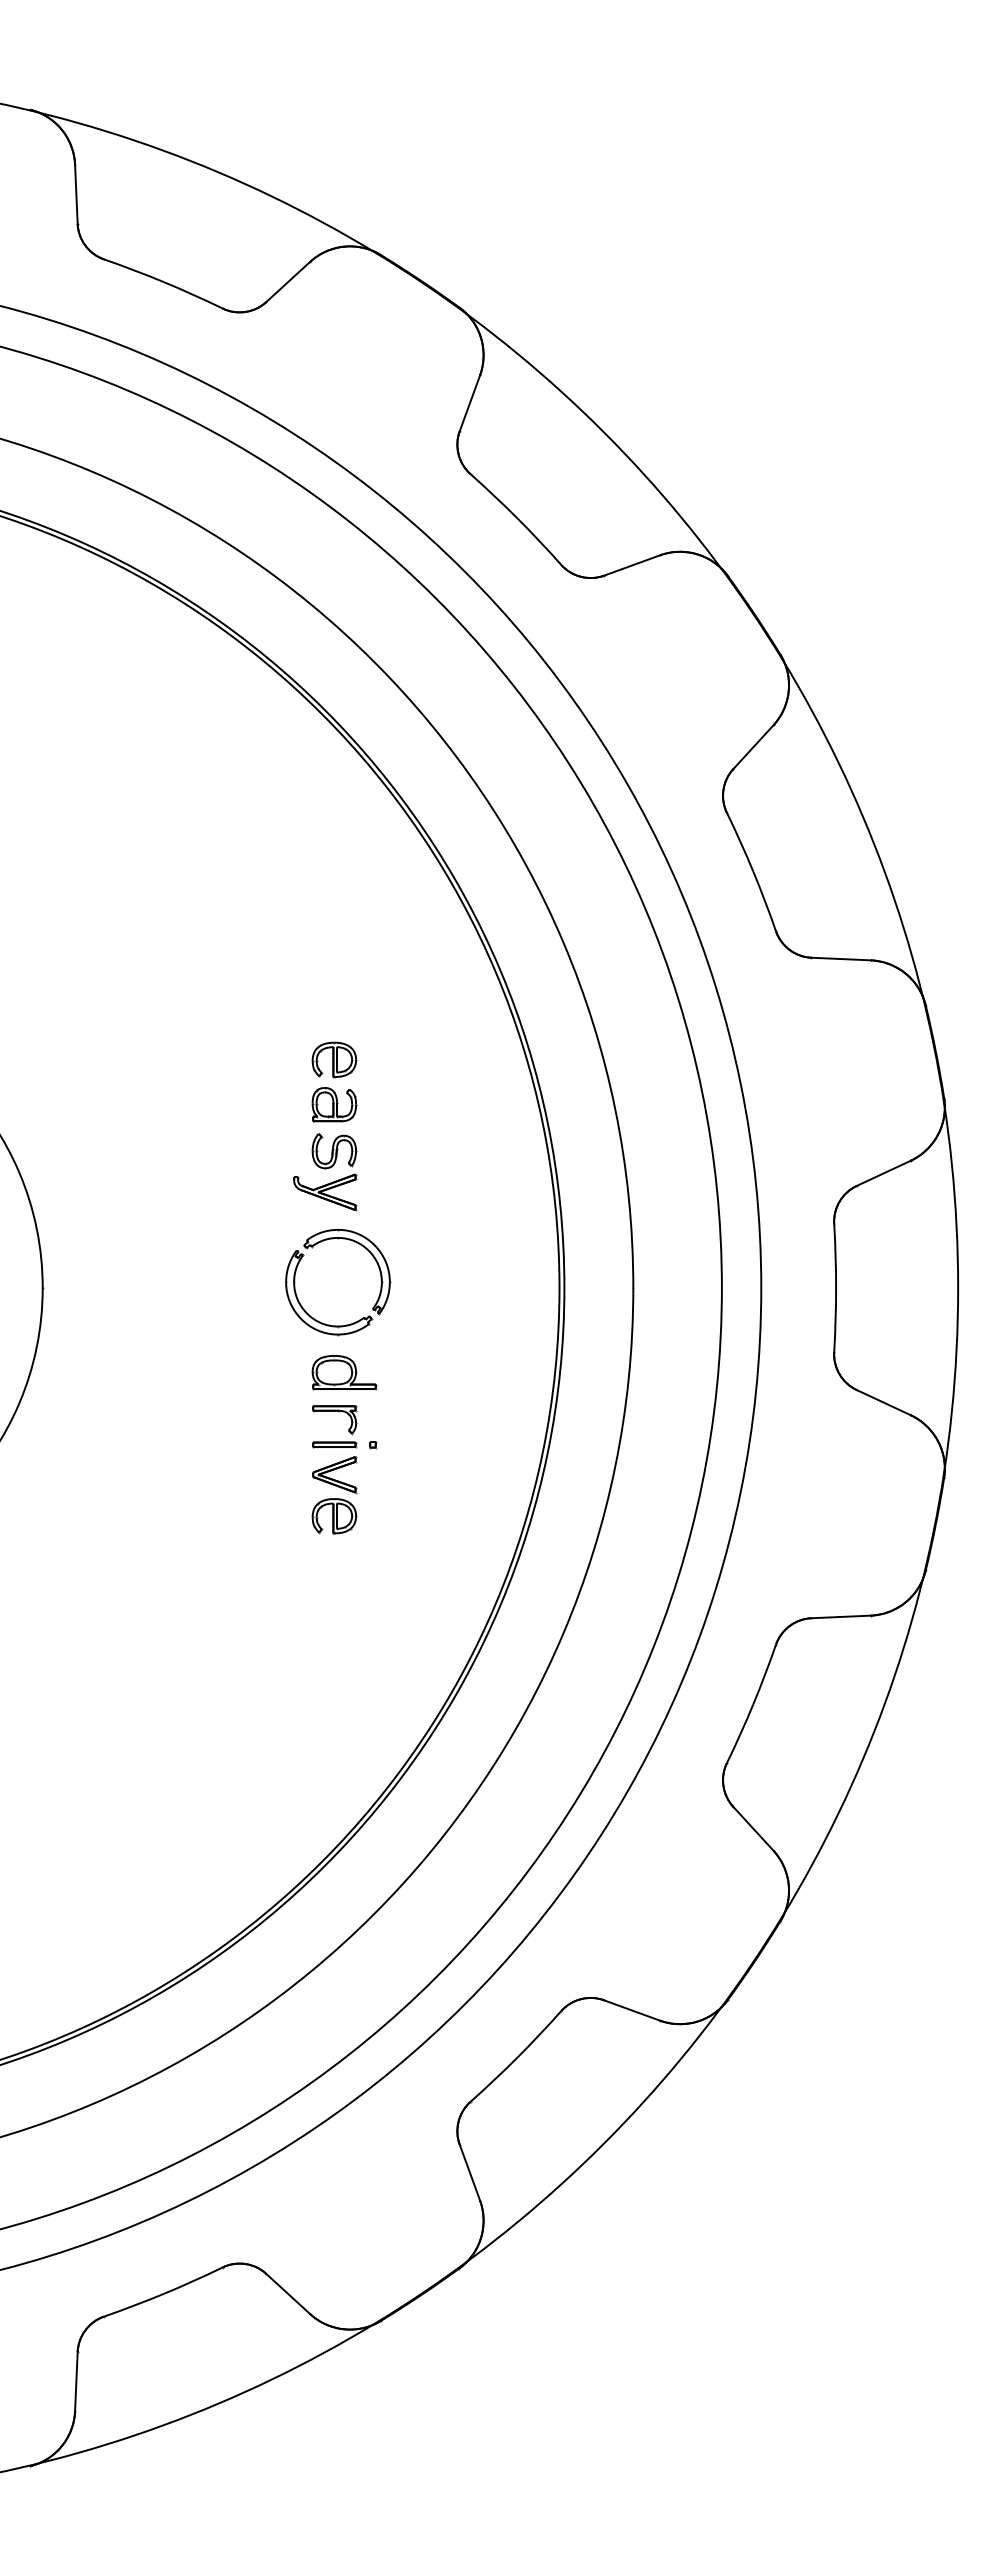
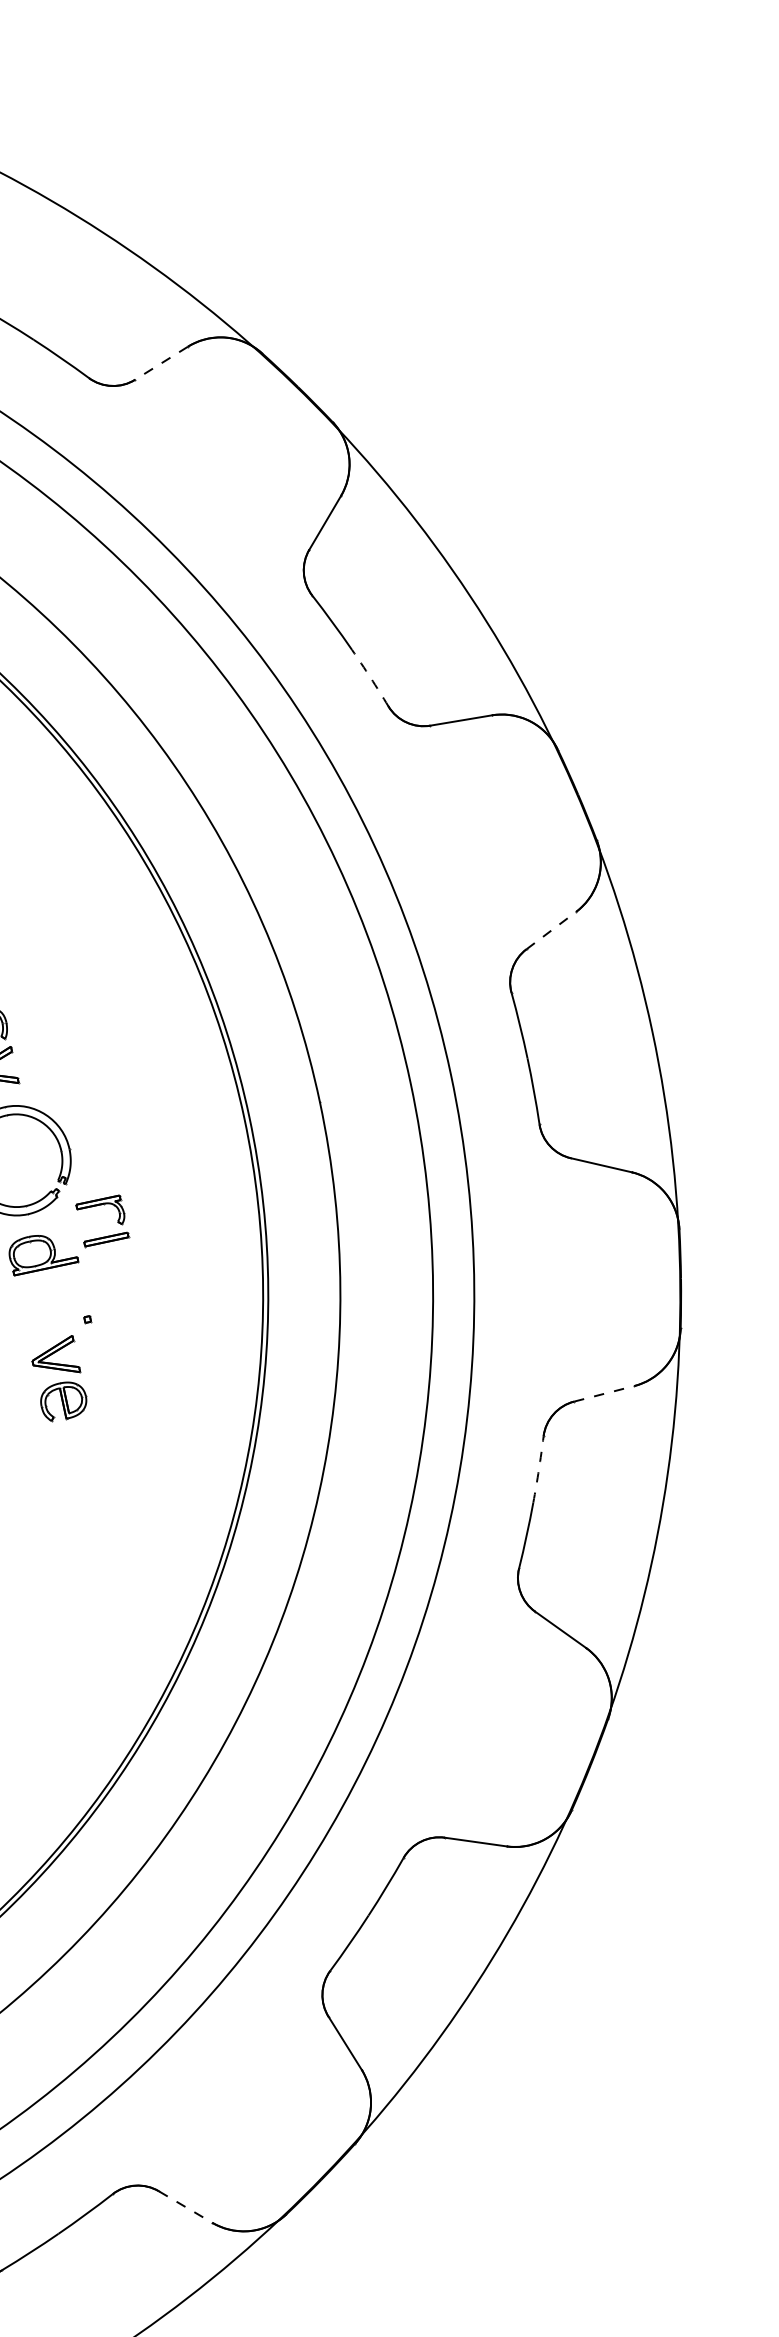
line: (632, 565) -> (161, 363), solid -> dashed
arc: (765, 901) -> (371, 678), solid -> dashed
line: (883, 1173) -> (551, 930), solid -> dashed
part: (348, 1429) -> (117, 1220), moved
line: (841, 1616) -> (604, 1393), solid -> dashed
arc: (765, 1674) -> (539, 1469), solid -> dashed
line: (288, 2294) -> (186, 2207), solid -> dashed

